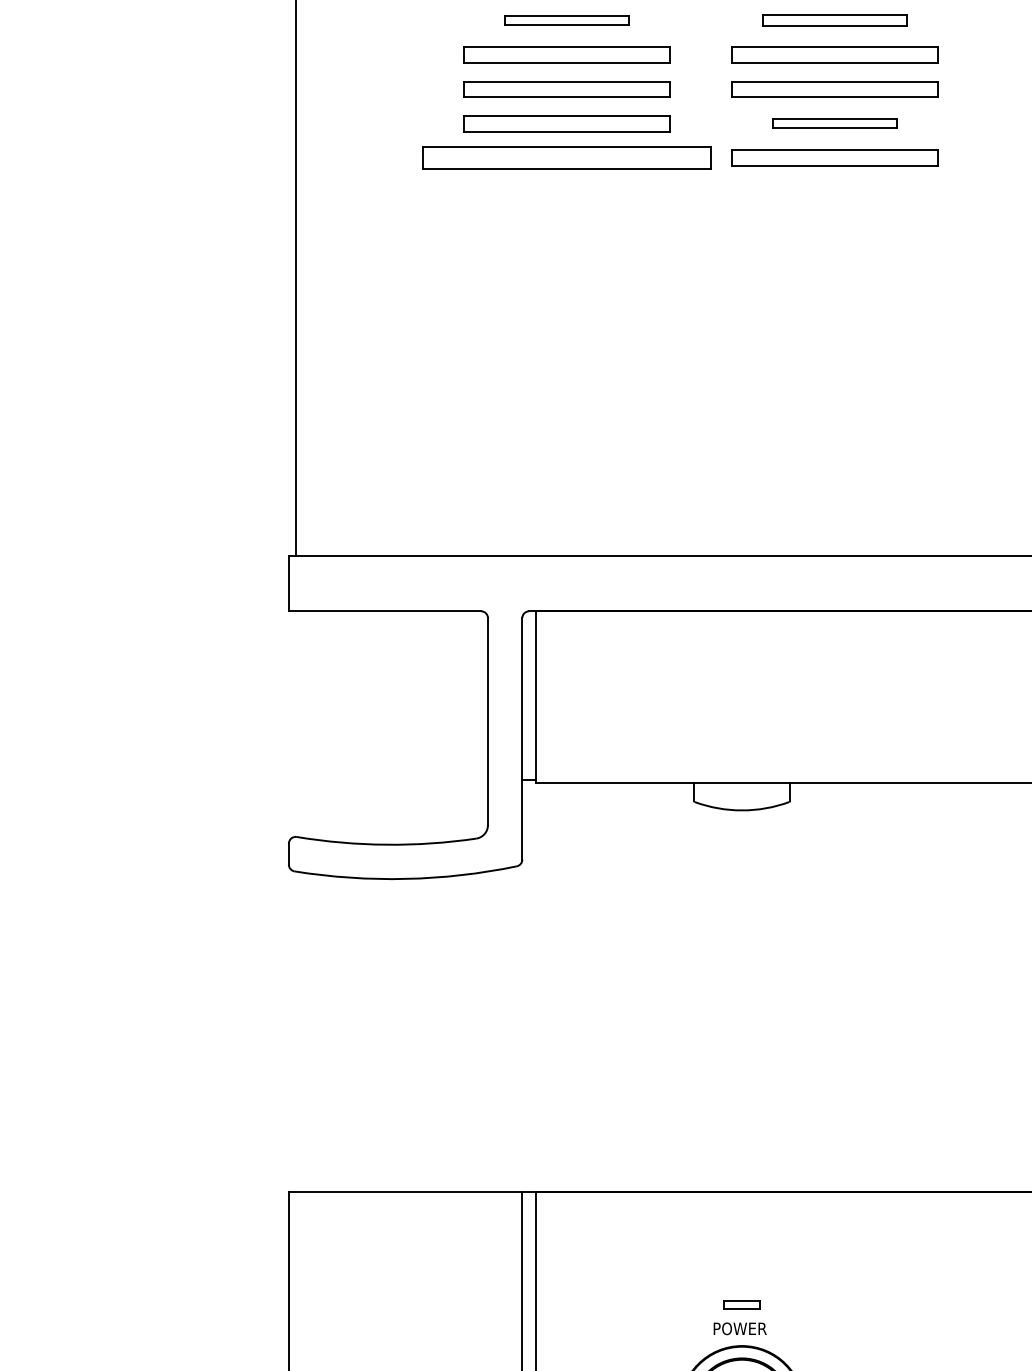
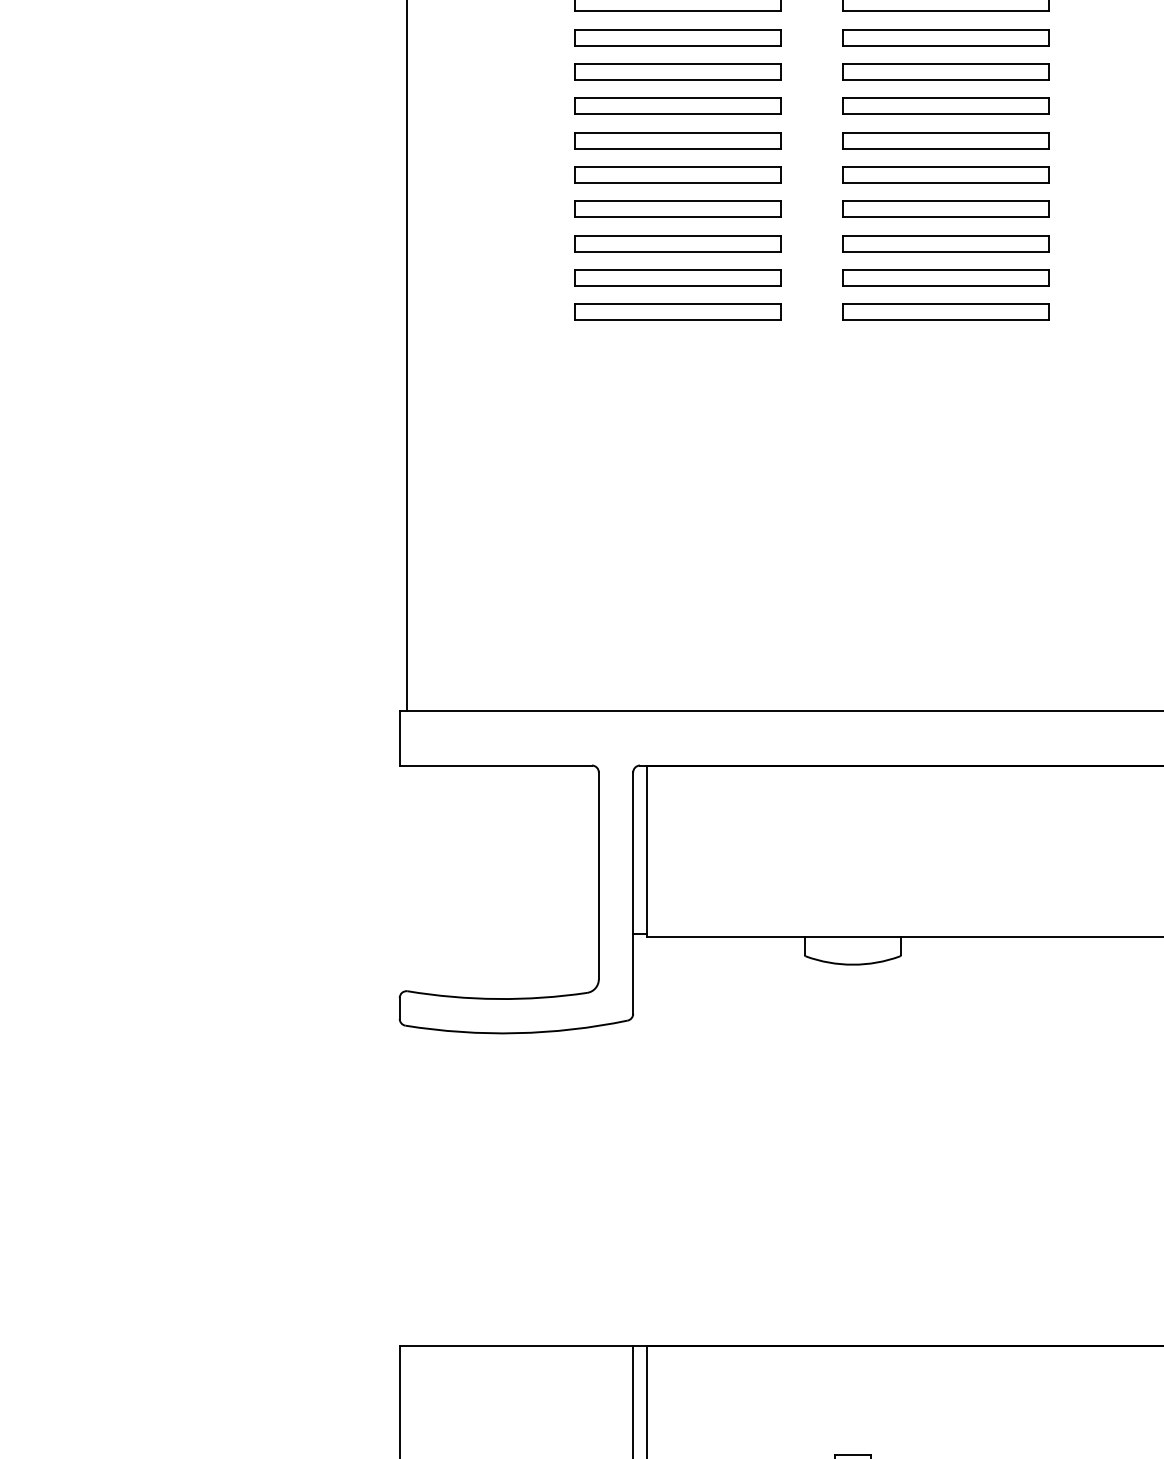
part: (566, 20) -> (677, 174), size x1.67
part: (834, 20) -> (945, 174), size x1.43
part: (834, 123) -> (945, 277), size x1.67
part: (566, 157) -> (677, 311), size x0.71

